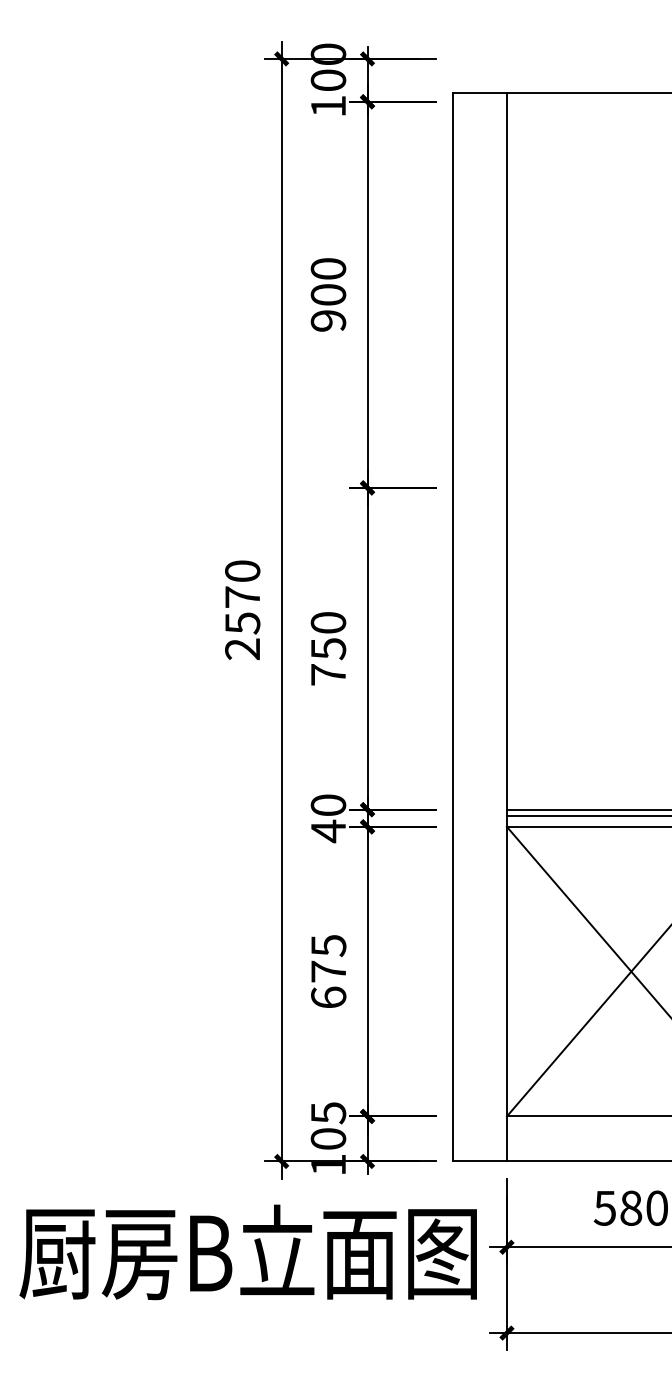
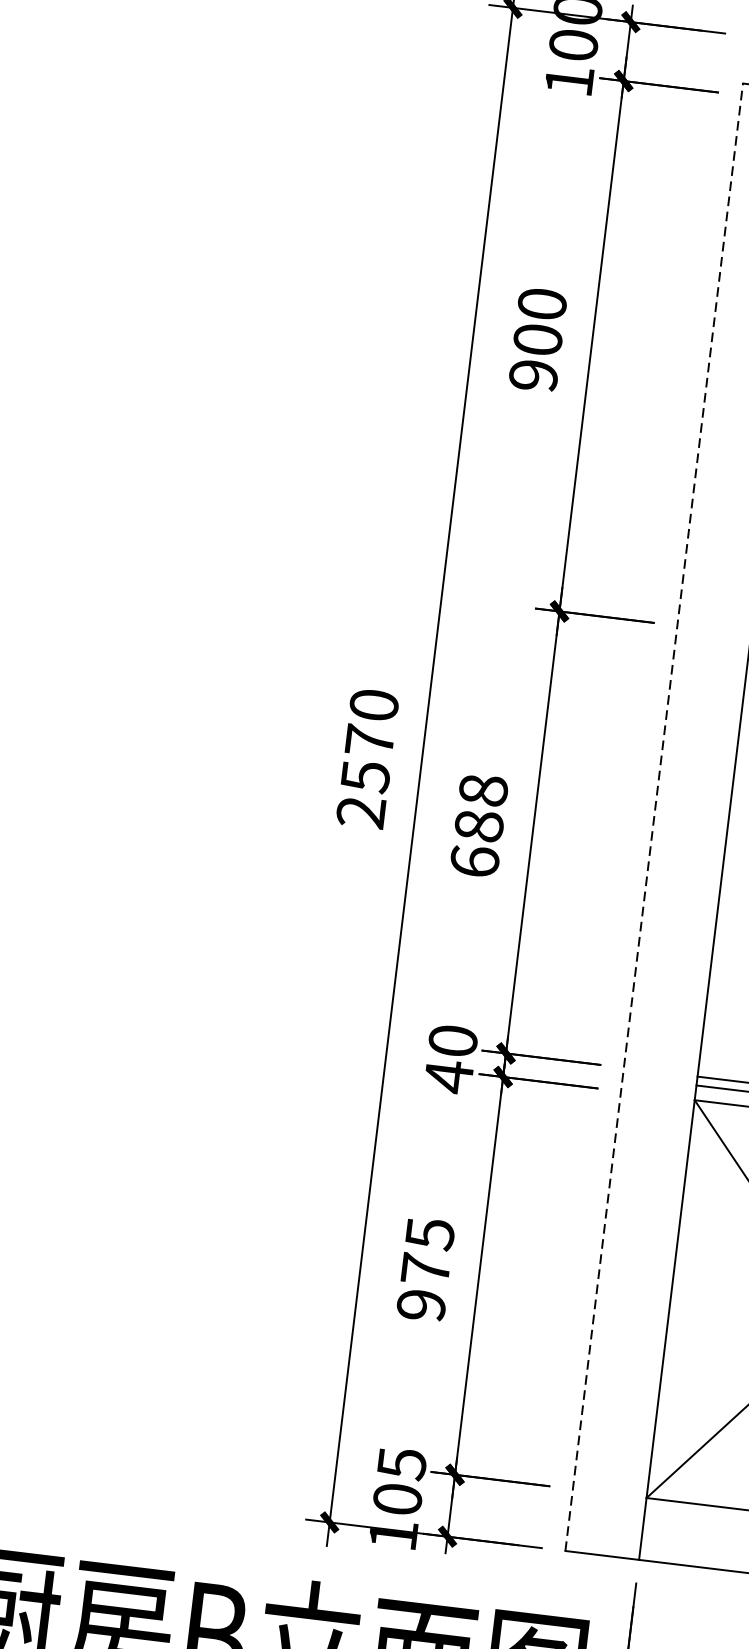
line: (453, 626) -> (654, 816), solid -> dashed
text: (328, 648) -> (479, 825), 750 -> 688
text: (328, 997) -> (421, 1304), 675 -> 975

